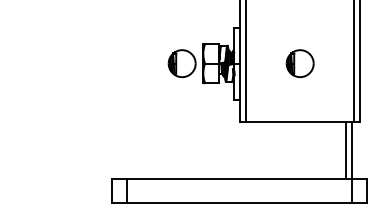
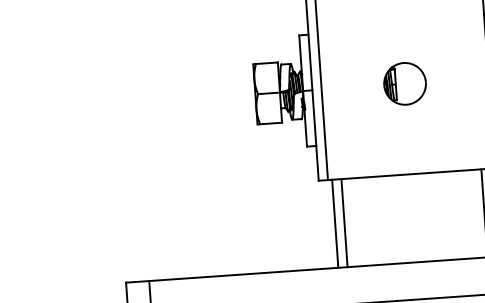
part: (181, 63) -> (221, 96), removed
line: (248, 150) -> (334, 223), added
line: (254, 150) -> (343, 222), added

